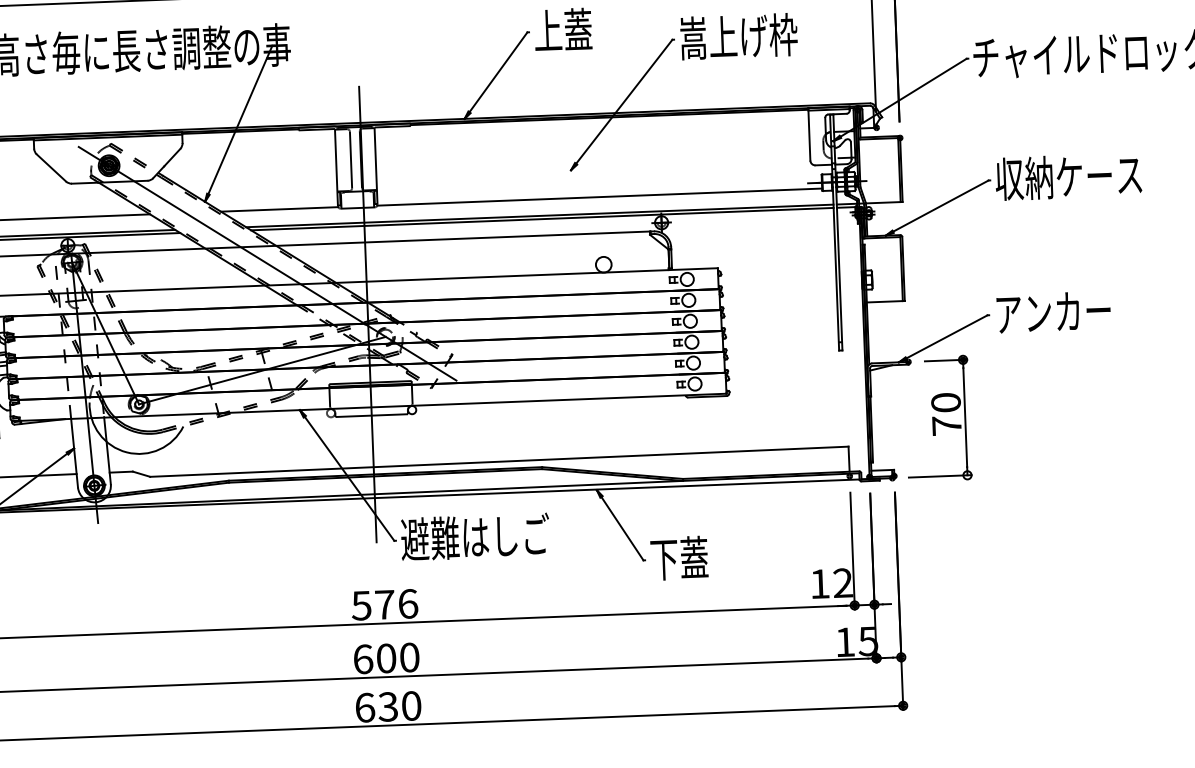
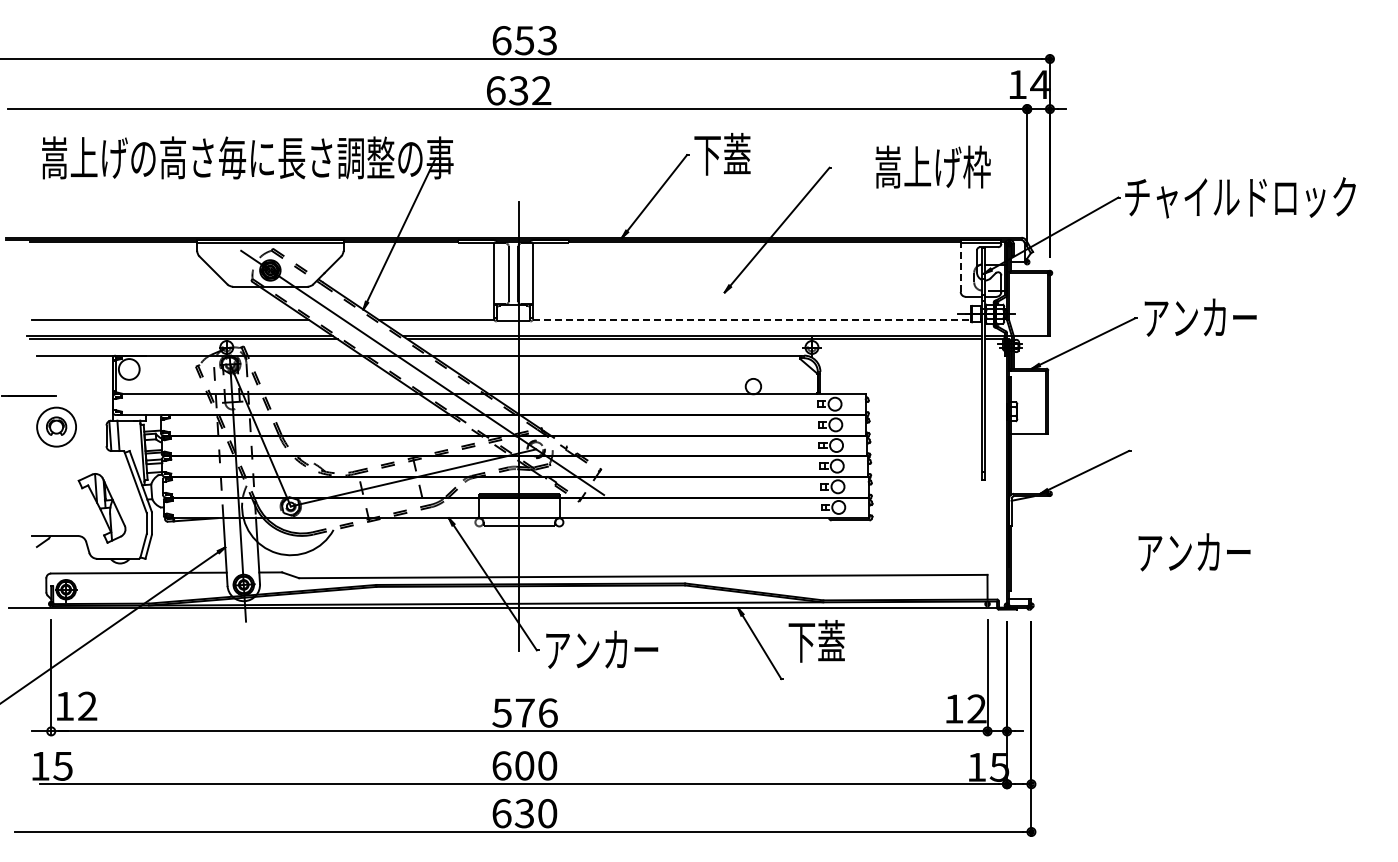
text: (548, 31) -> (707, 154), 上蓋 -> 下蓋
text: (738, 35) -> (932, 166), moved
line: (809, 134) -> (960, 266), solid -> dashed
text: (1068, 176) -> (1214, 317), 収納ケース -> アンカー
line: (600, 196) -> (752, 319), solid -> dashed
text: (1053, 312) -> (1194, 552), moved
part: (937, 418) -> (1076, 550), removed
text: (475, 536) -> (616, 649), 避難はしご -> アンカー
text: (679, 558) -> (816, 641), moved

